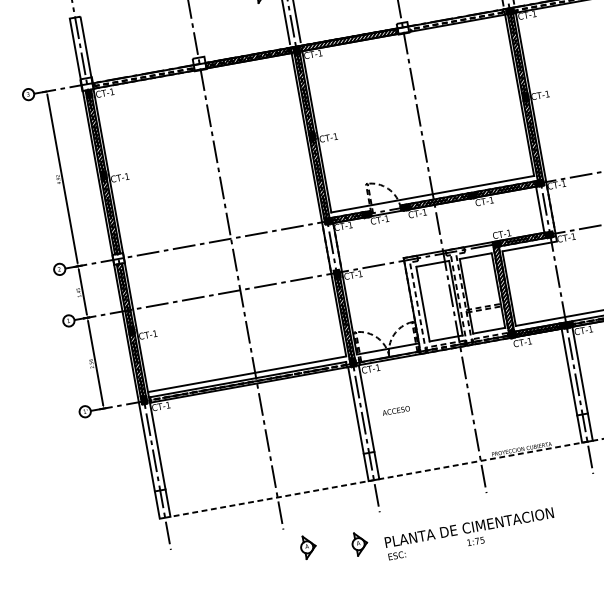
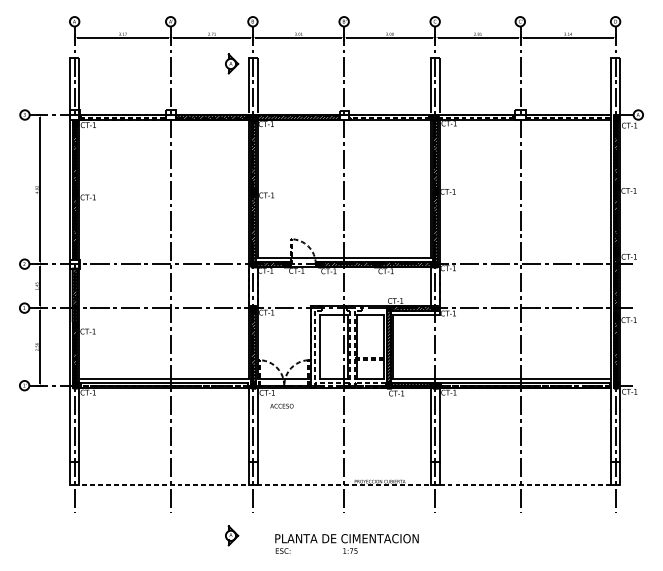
text: (395, 410) -> (281, 405), moved
text: (469, 533) -> (346, 543), moved
part: (308, 546) -> (189, 530), removed

